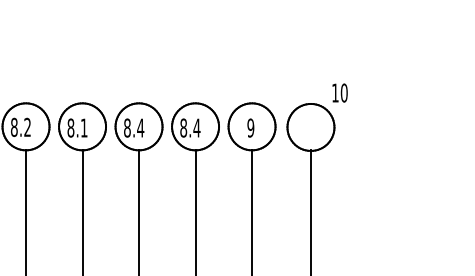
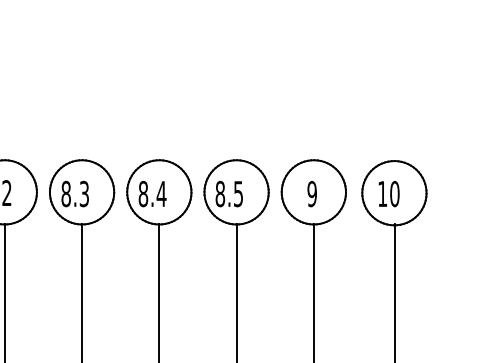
text: (339, 92) -> (388, 193), moved
text: (84, 127) -> (84, 193), 8.1 -> 8.3
text: (196, 127) -> (237, 193), 8.4 -> 8.5

